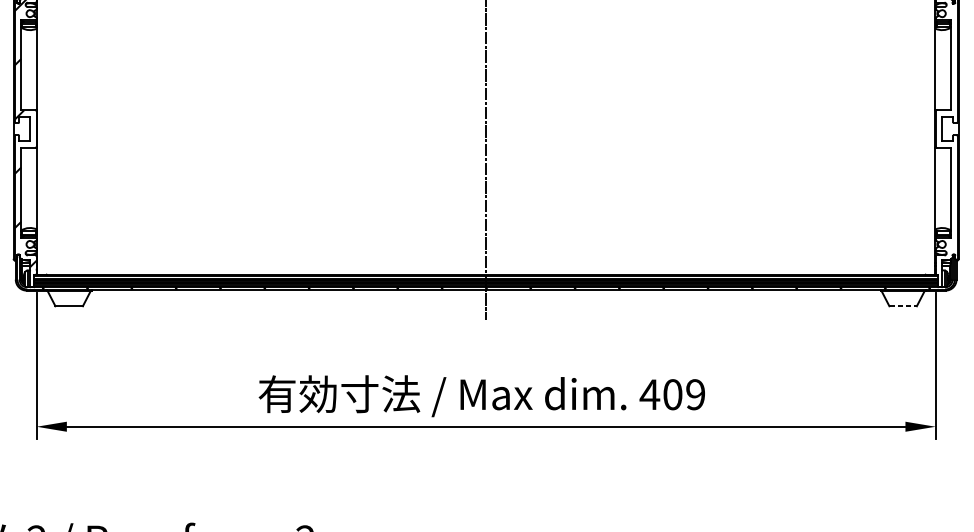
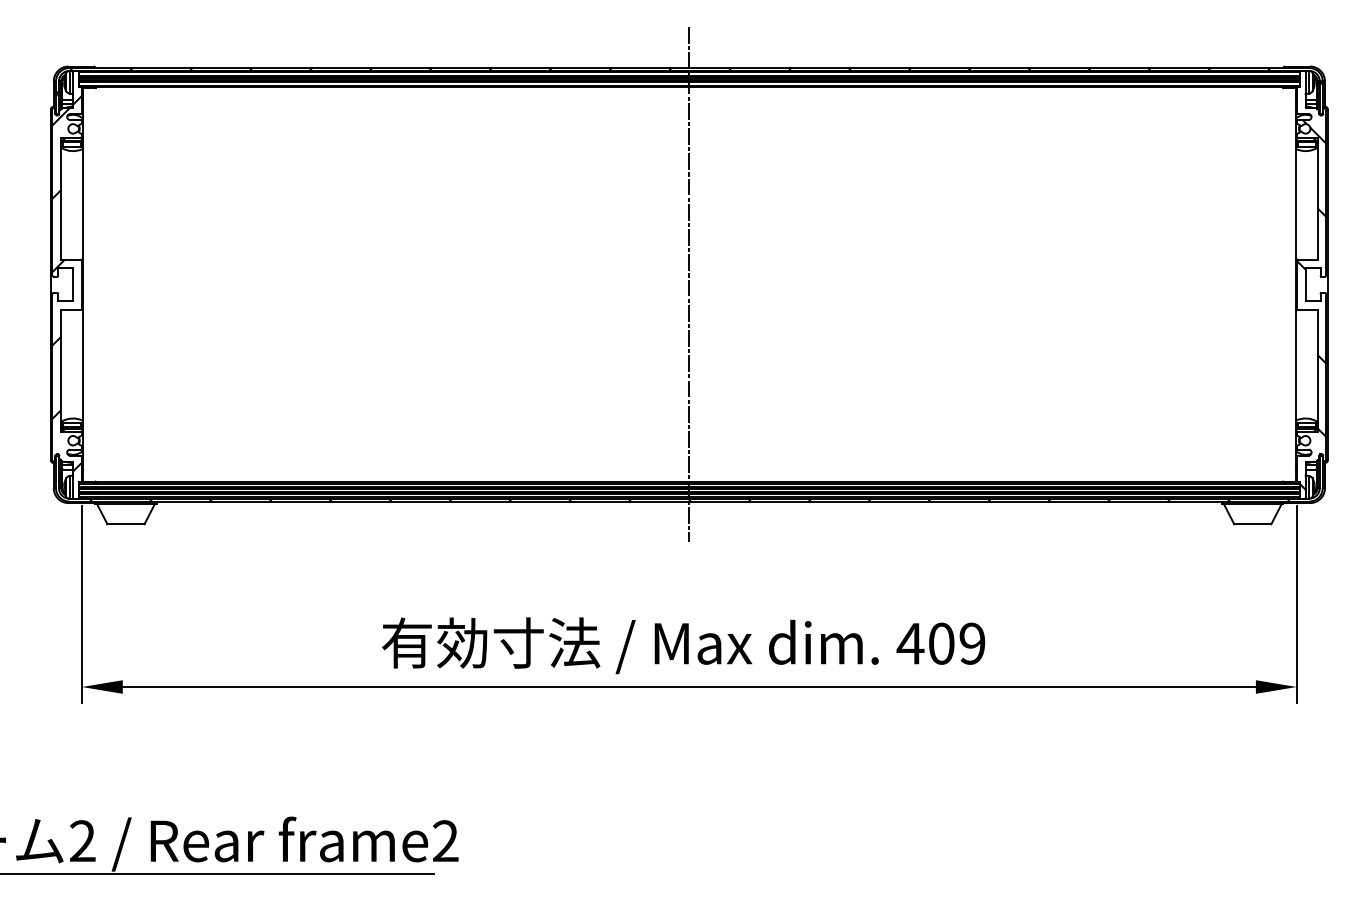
hatch: (946, 143) -> (1311, 304), added
line: (902, 306) -> (1252, 524), dashed -> solid

